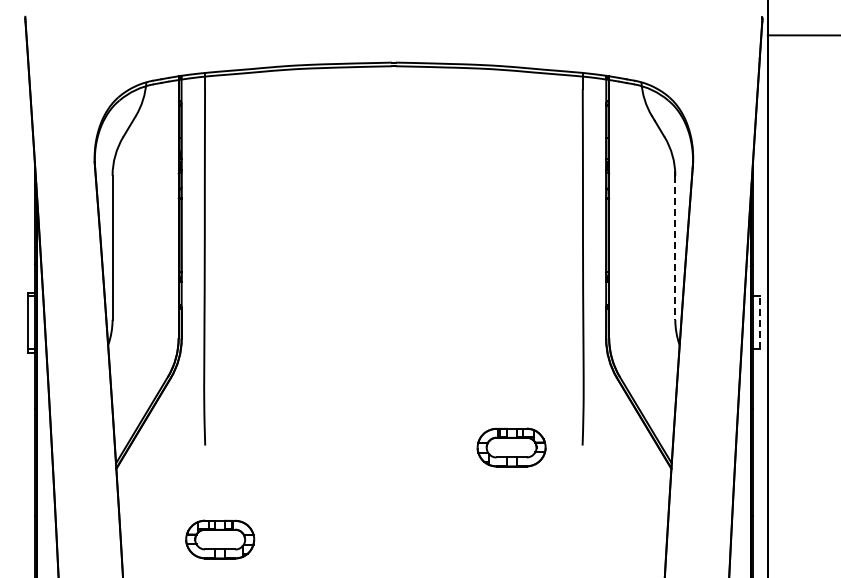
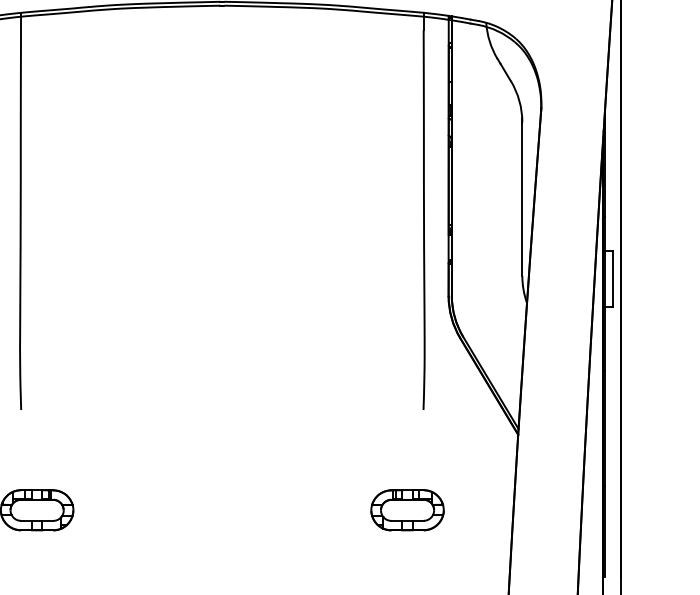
line: (675, 247) -> (522, 198), dashed -> solid
line: (760, 322) -> (613, 278), dashed -> solid
part: (511, 447) -> (407, 510), moved

